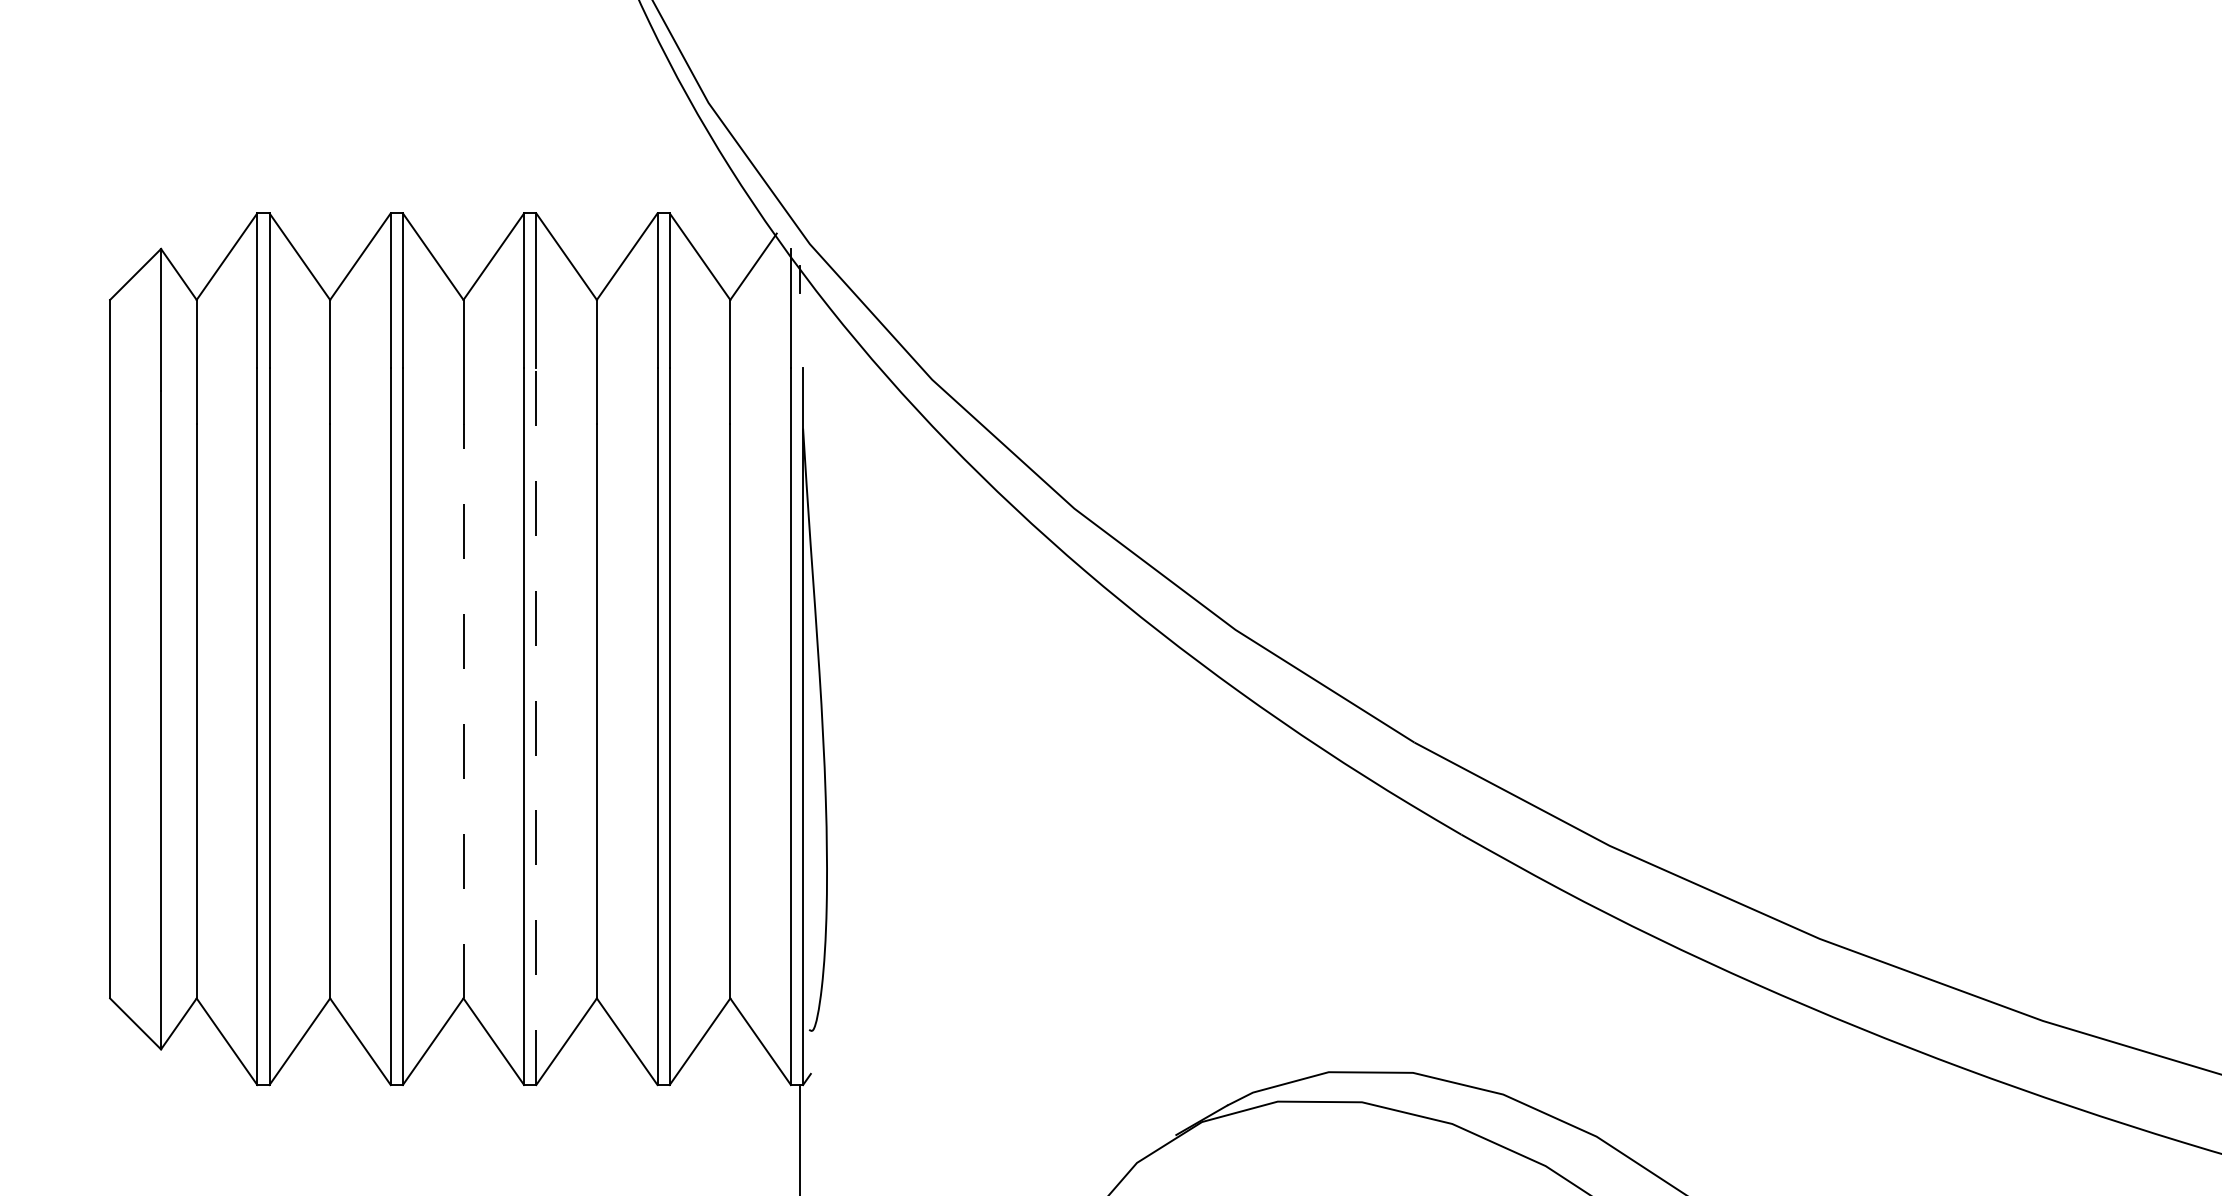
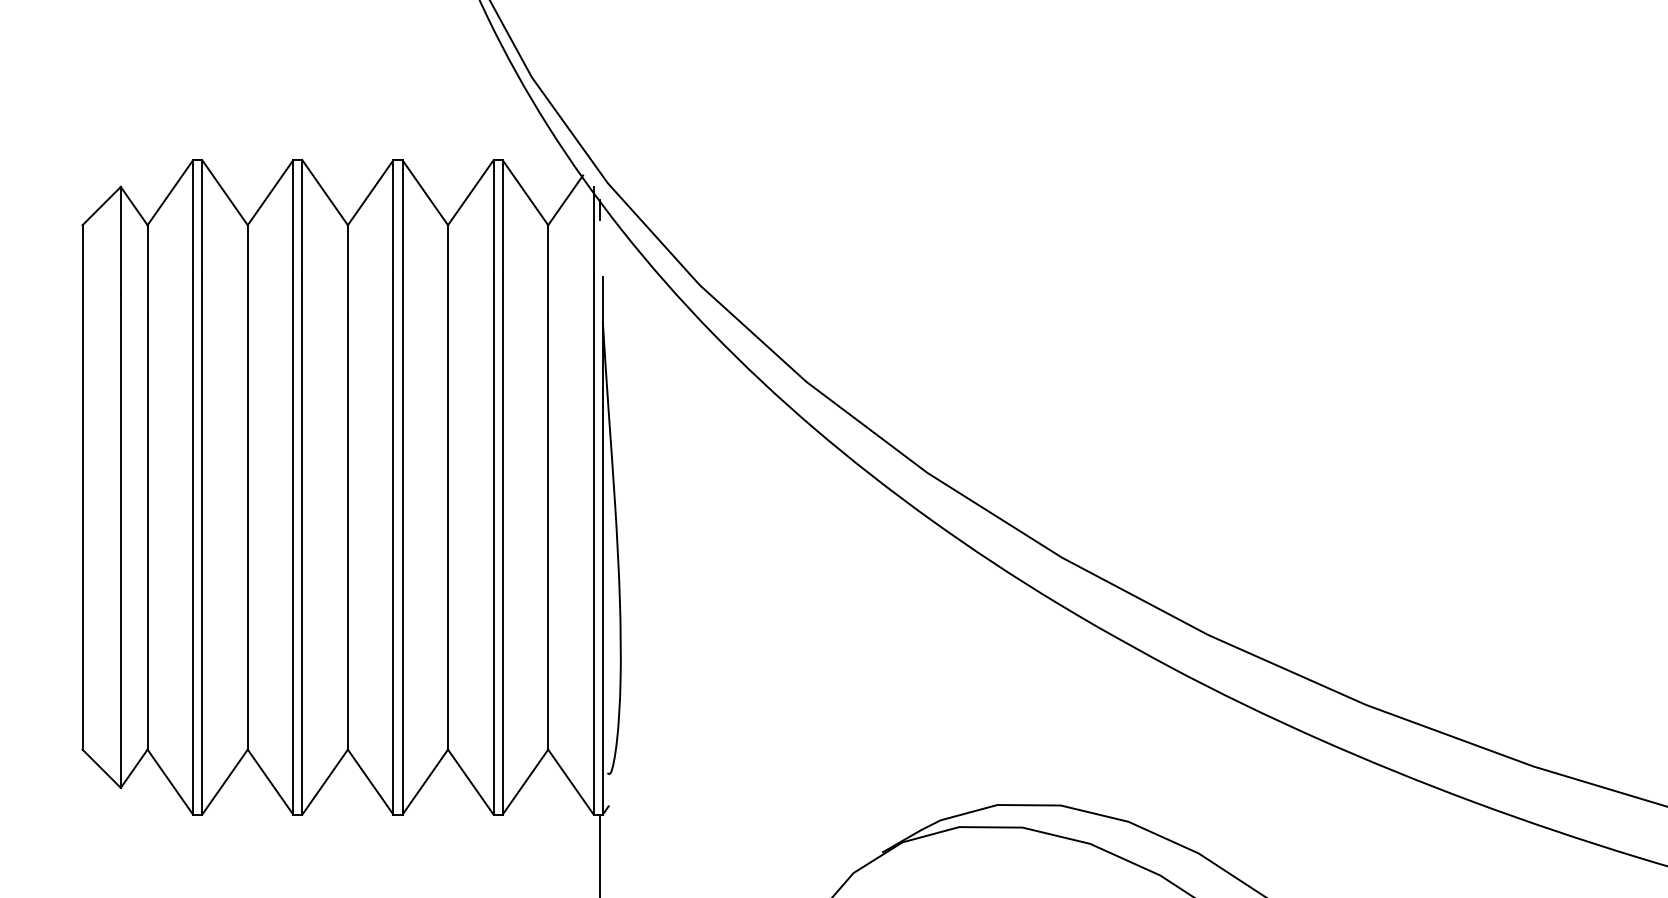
line: (462, 711) -> (347, 534), dashed -> solid
line: (536, 726) -> (402, 545), dashed -> solid

